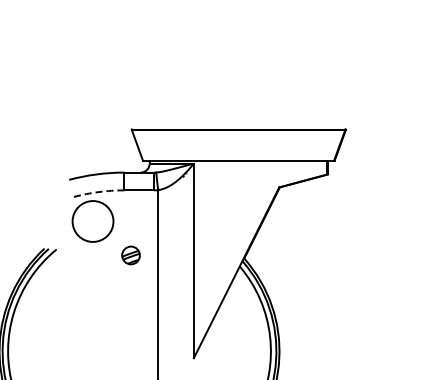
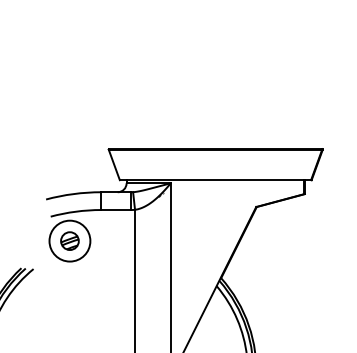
arc: (98, 192) -> (75, 212), dashed -> solid
part: (130, 255) -> (69, 241), moved

